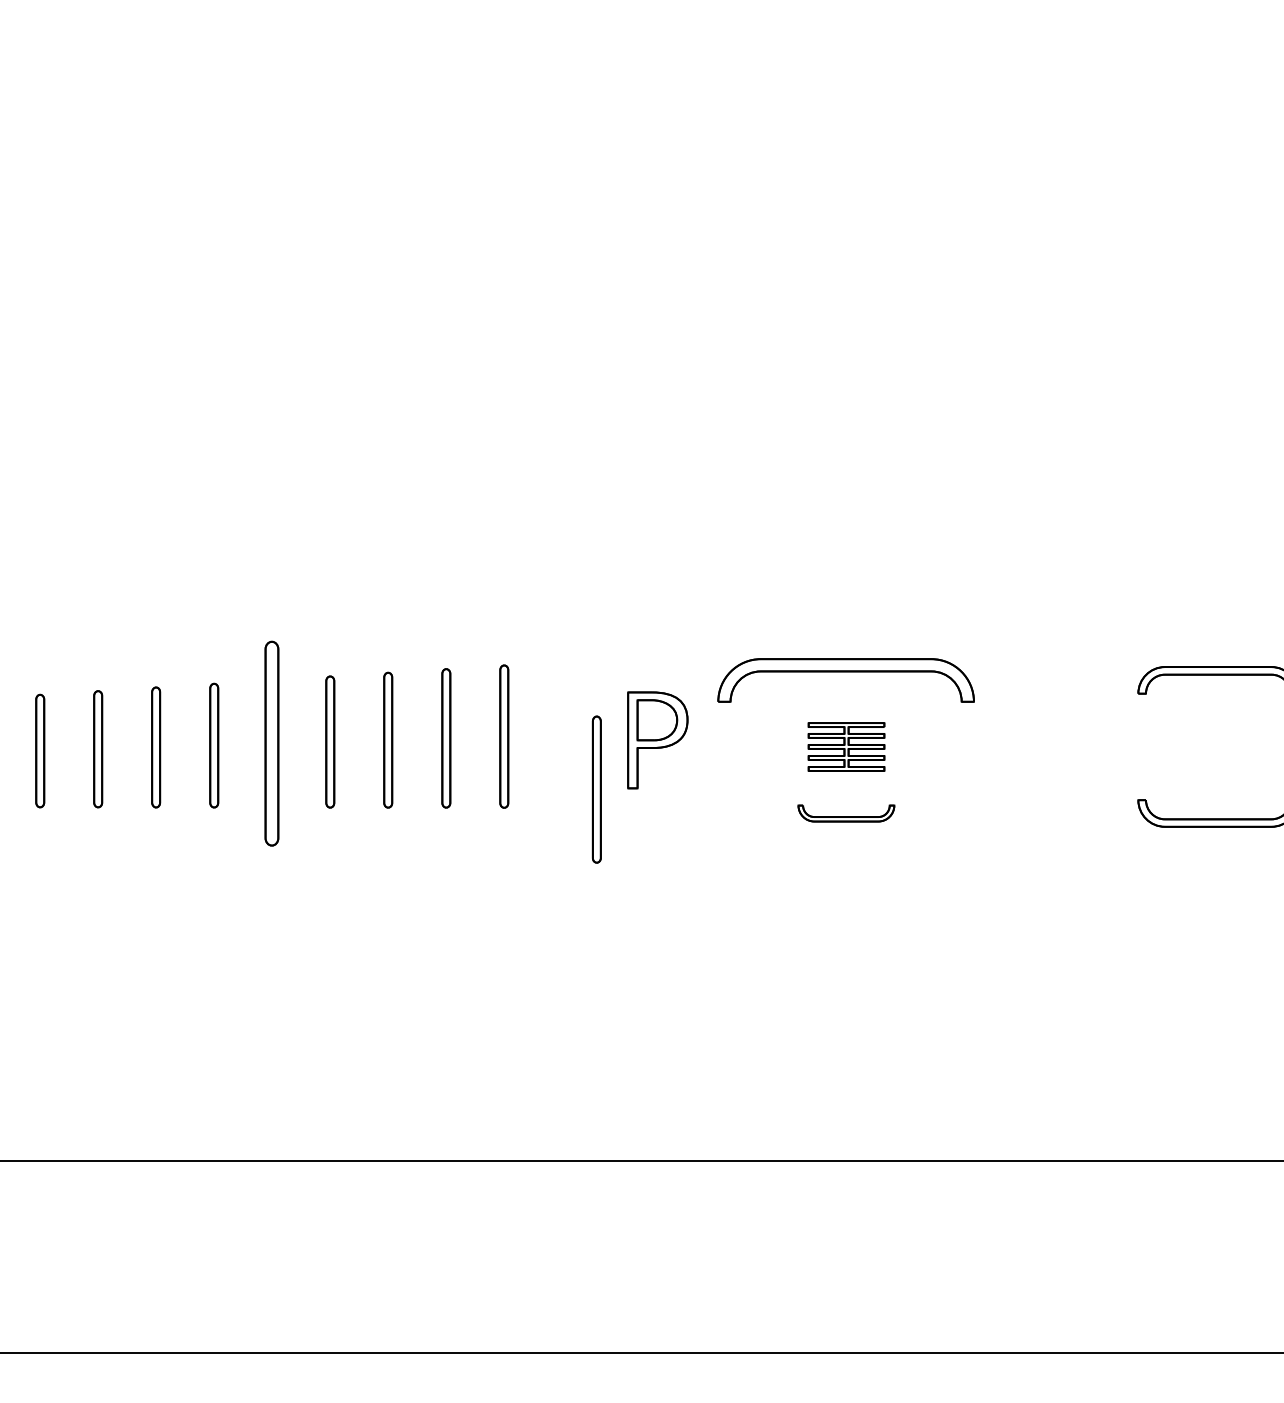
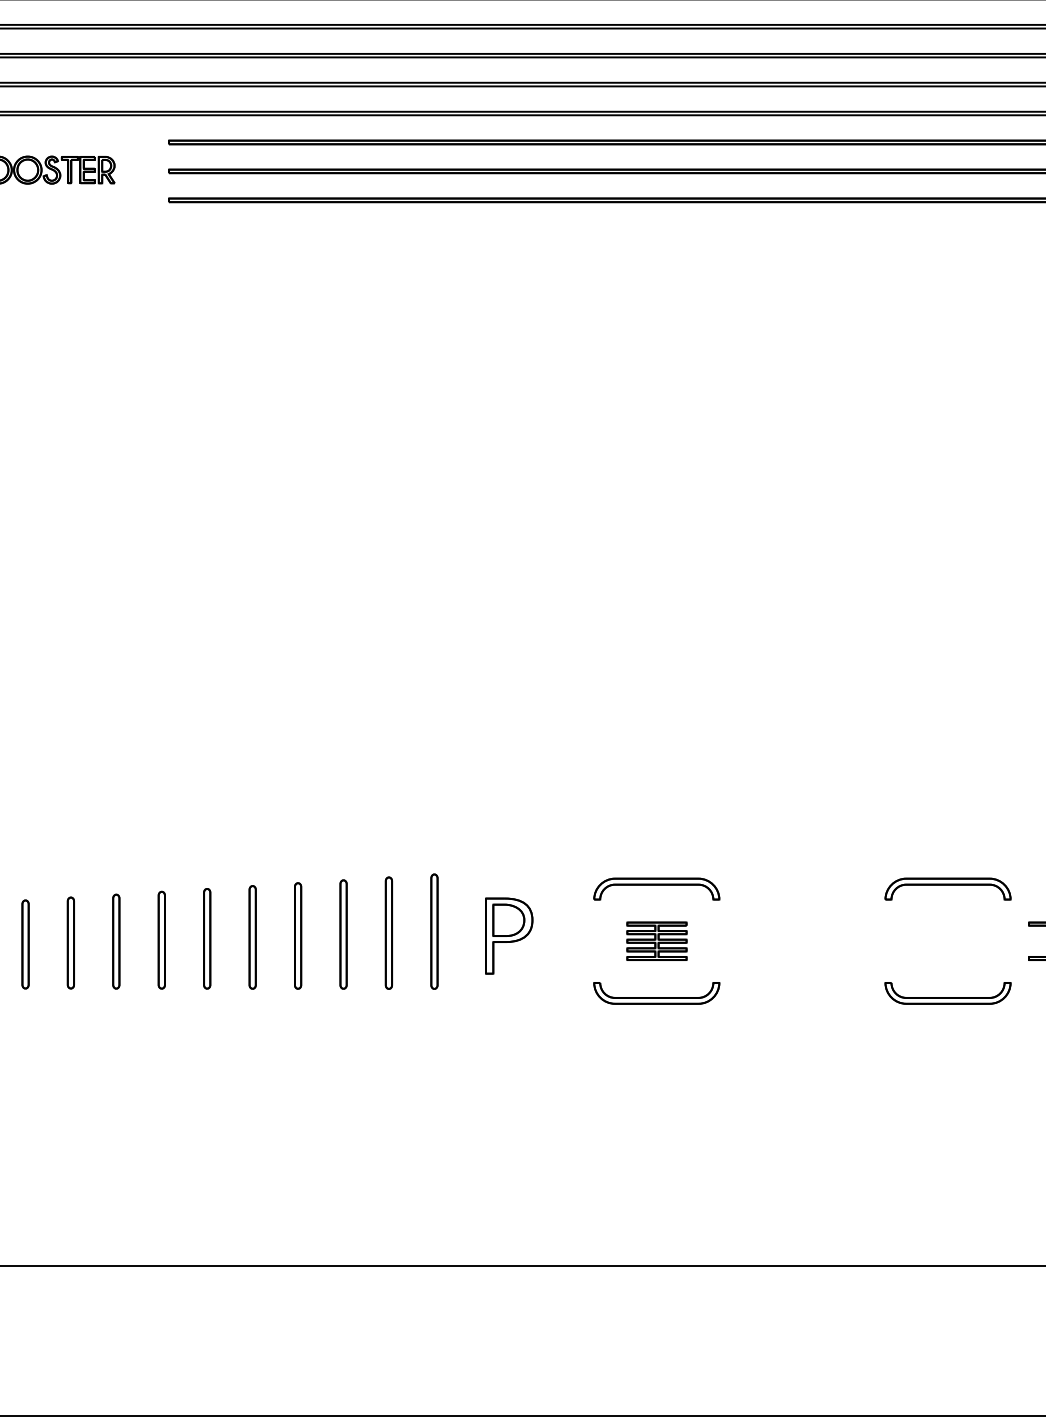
part: (845, 679) -> (656, 888), size x0.62
part: (272, 743) -> (207, 938), size x0.62
part: (596, 789) -> (434, 931), moved
part: (845, 813) -> (656, 993), size x1.67

